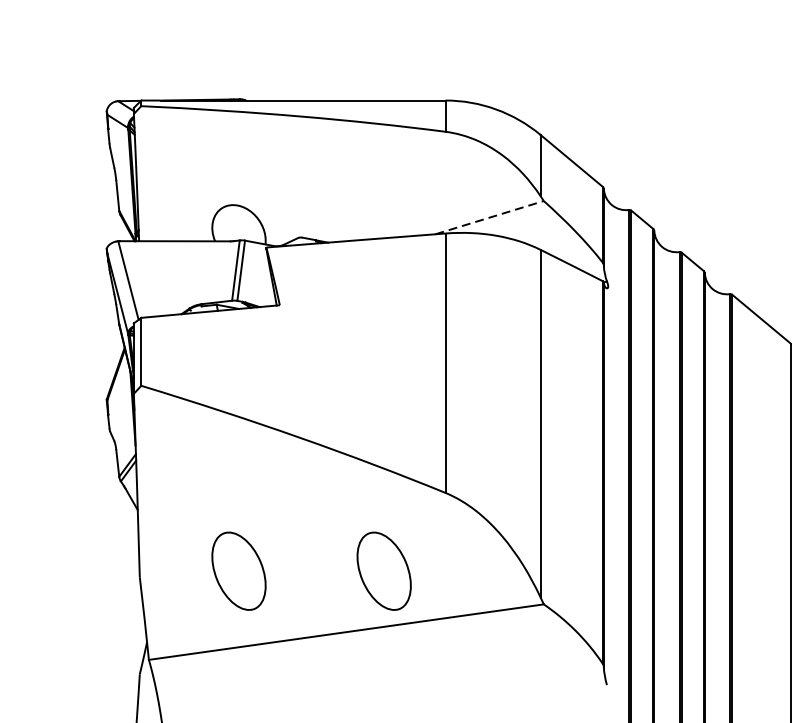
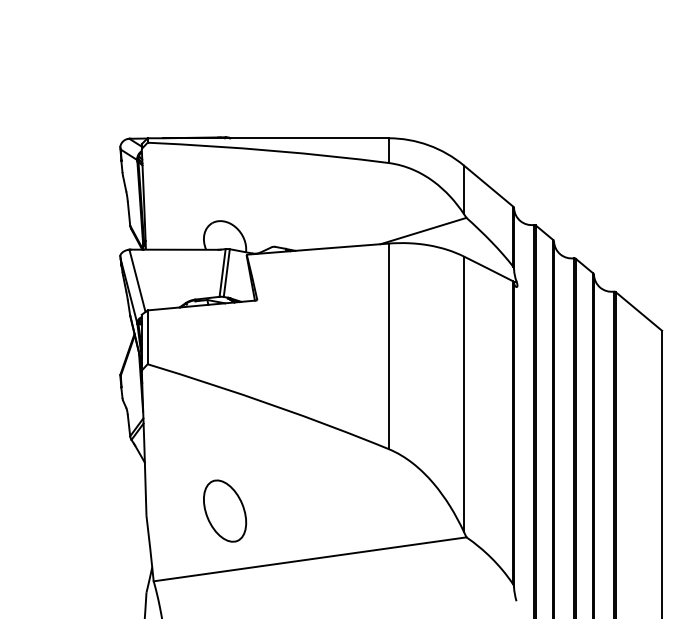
line: (489, 218) -> (423, 231), dashed -> solid
part: (384, 570) -> (340, 510), removed

